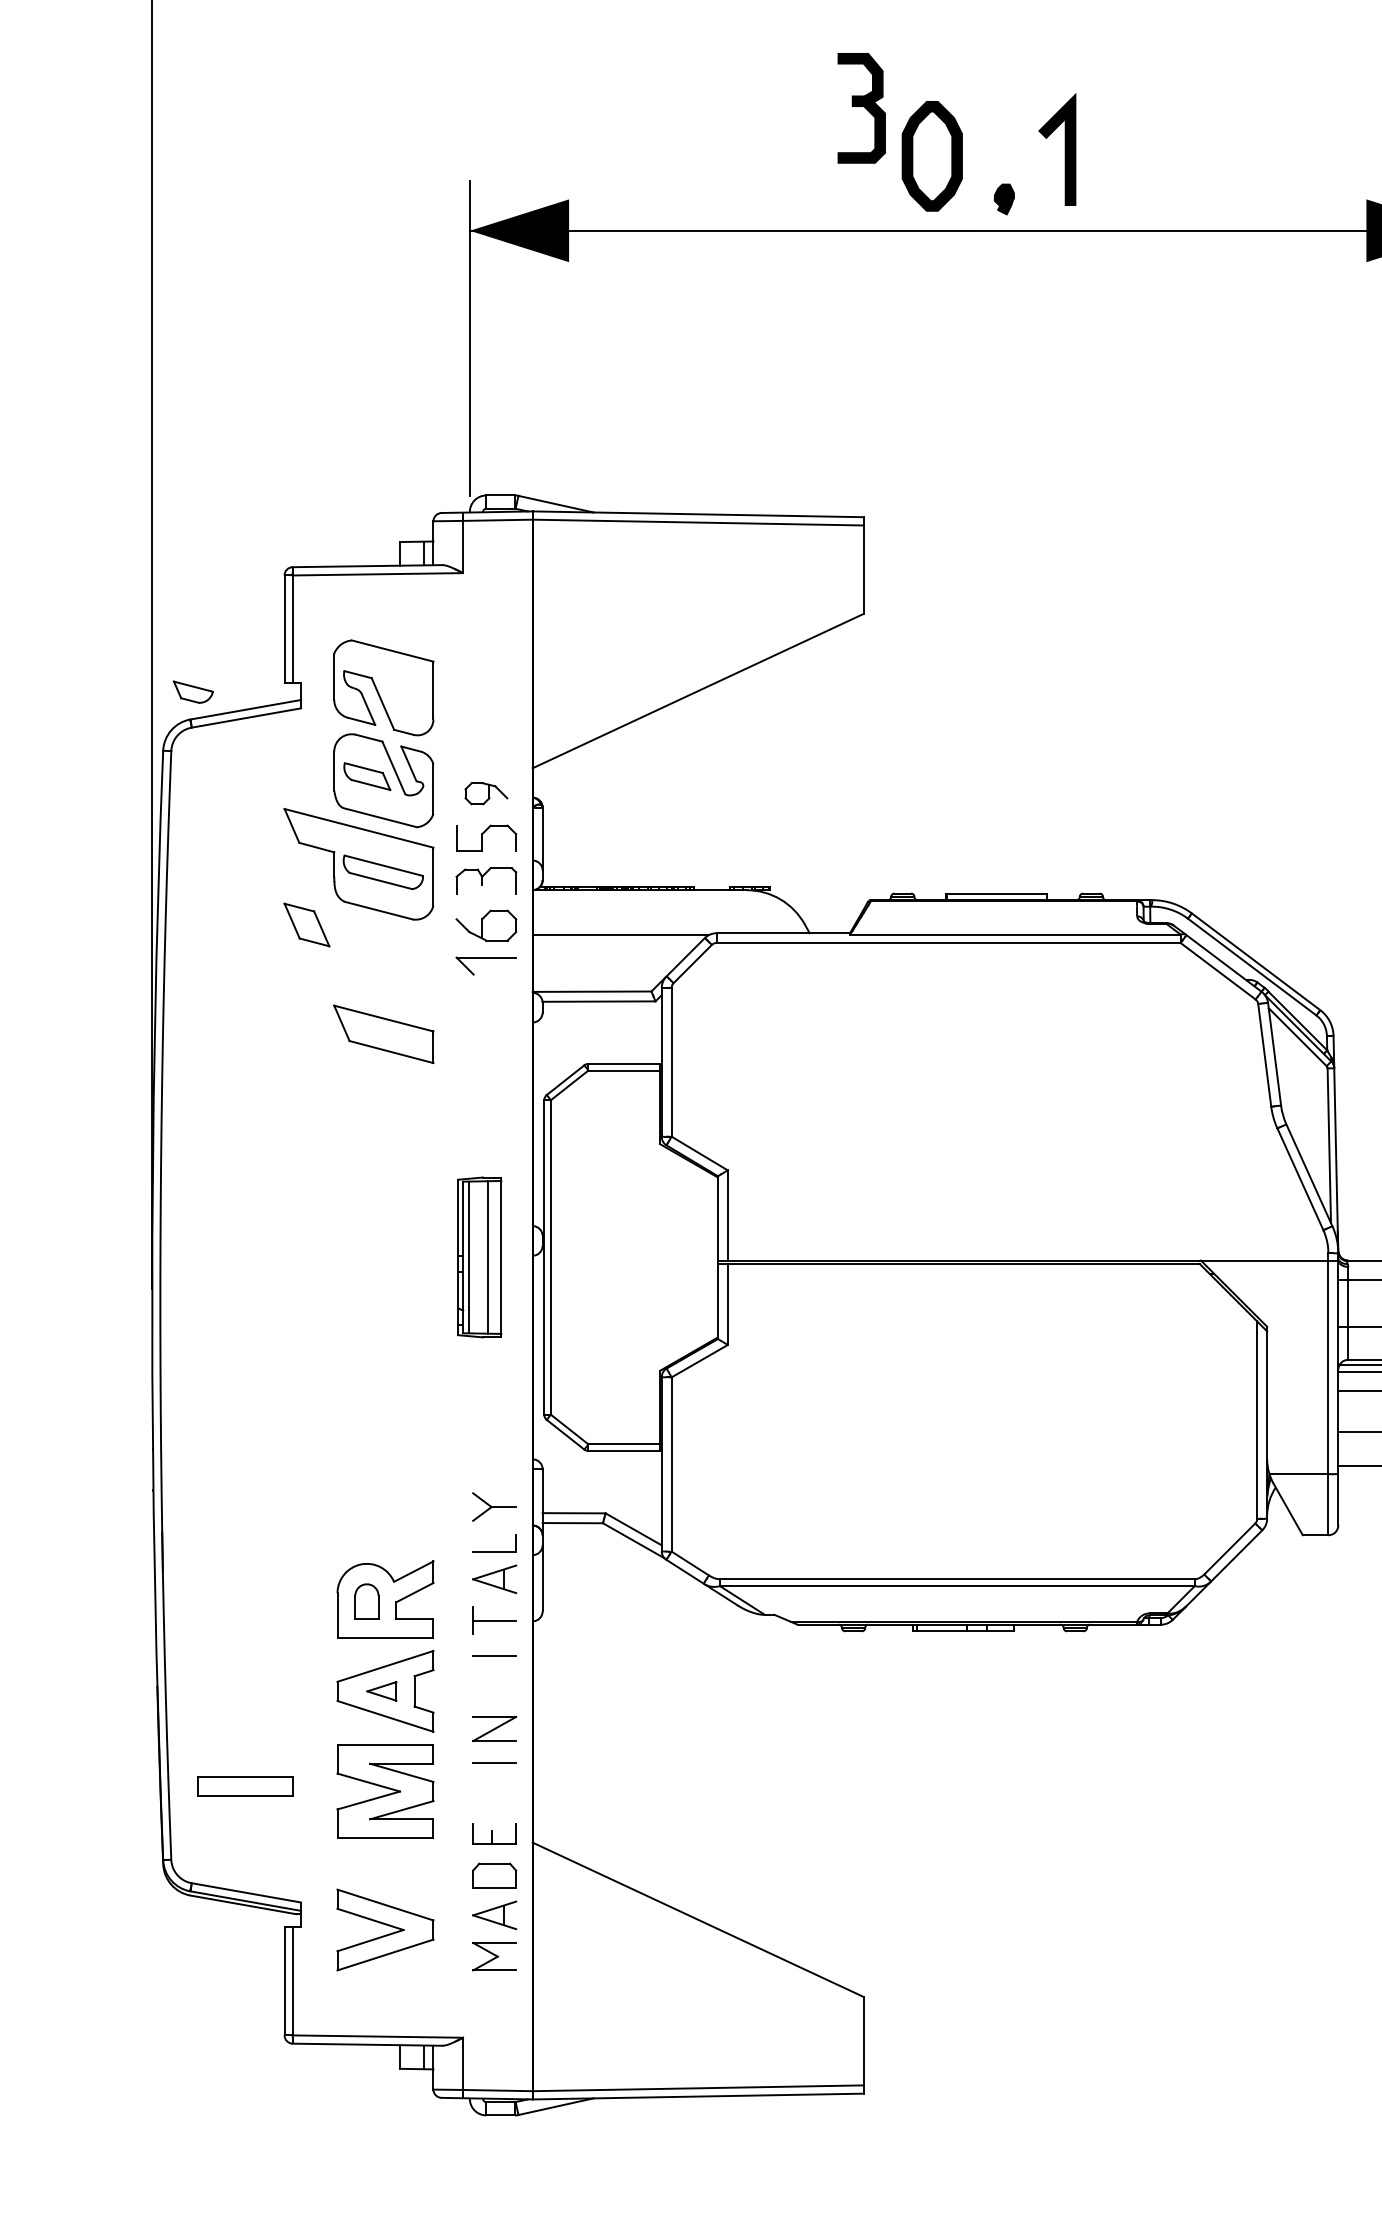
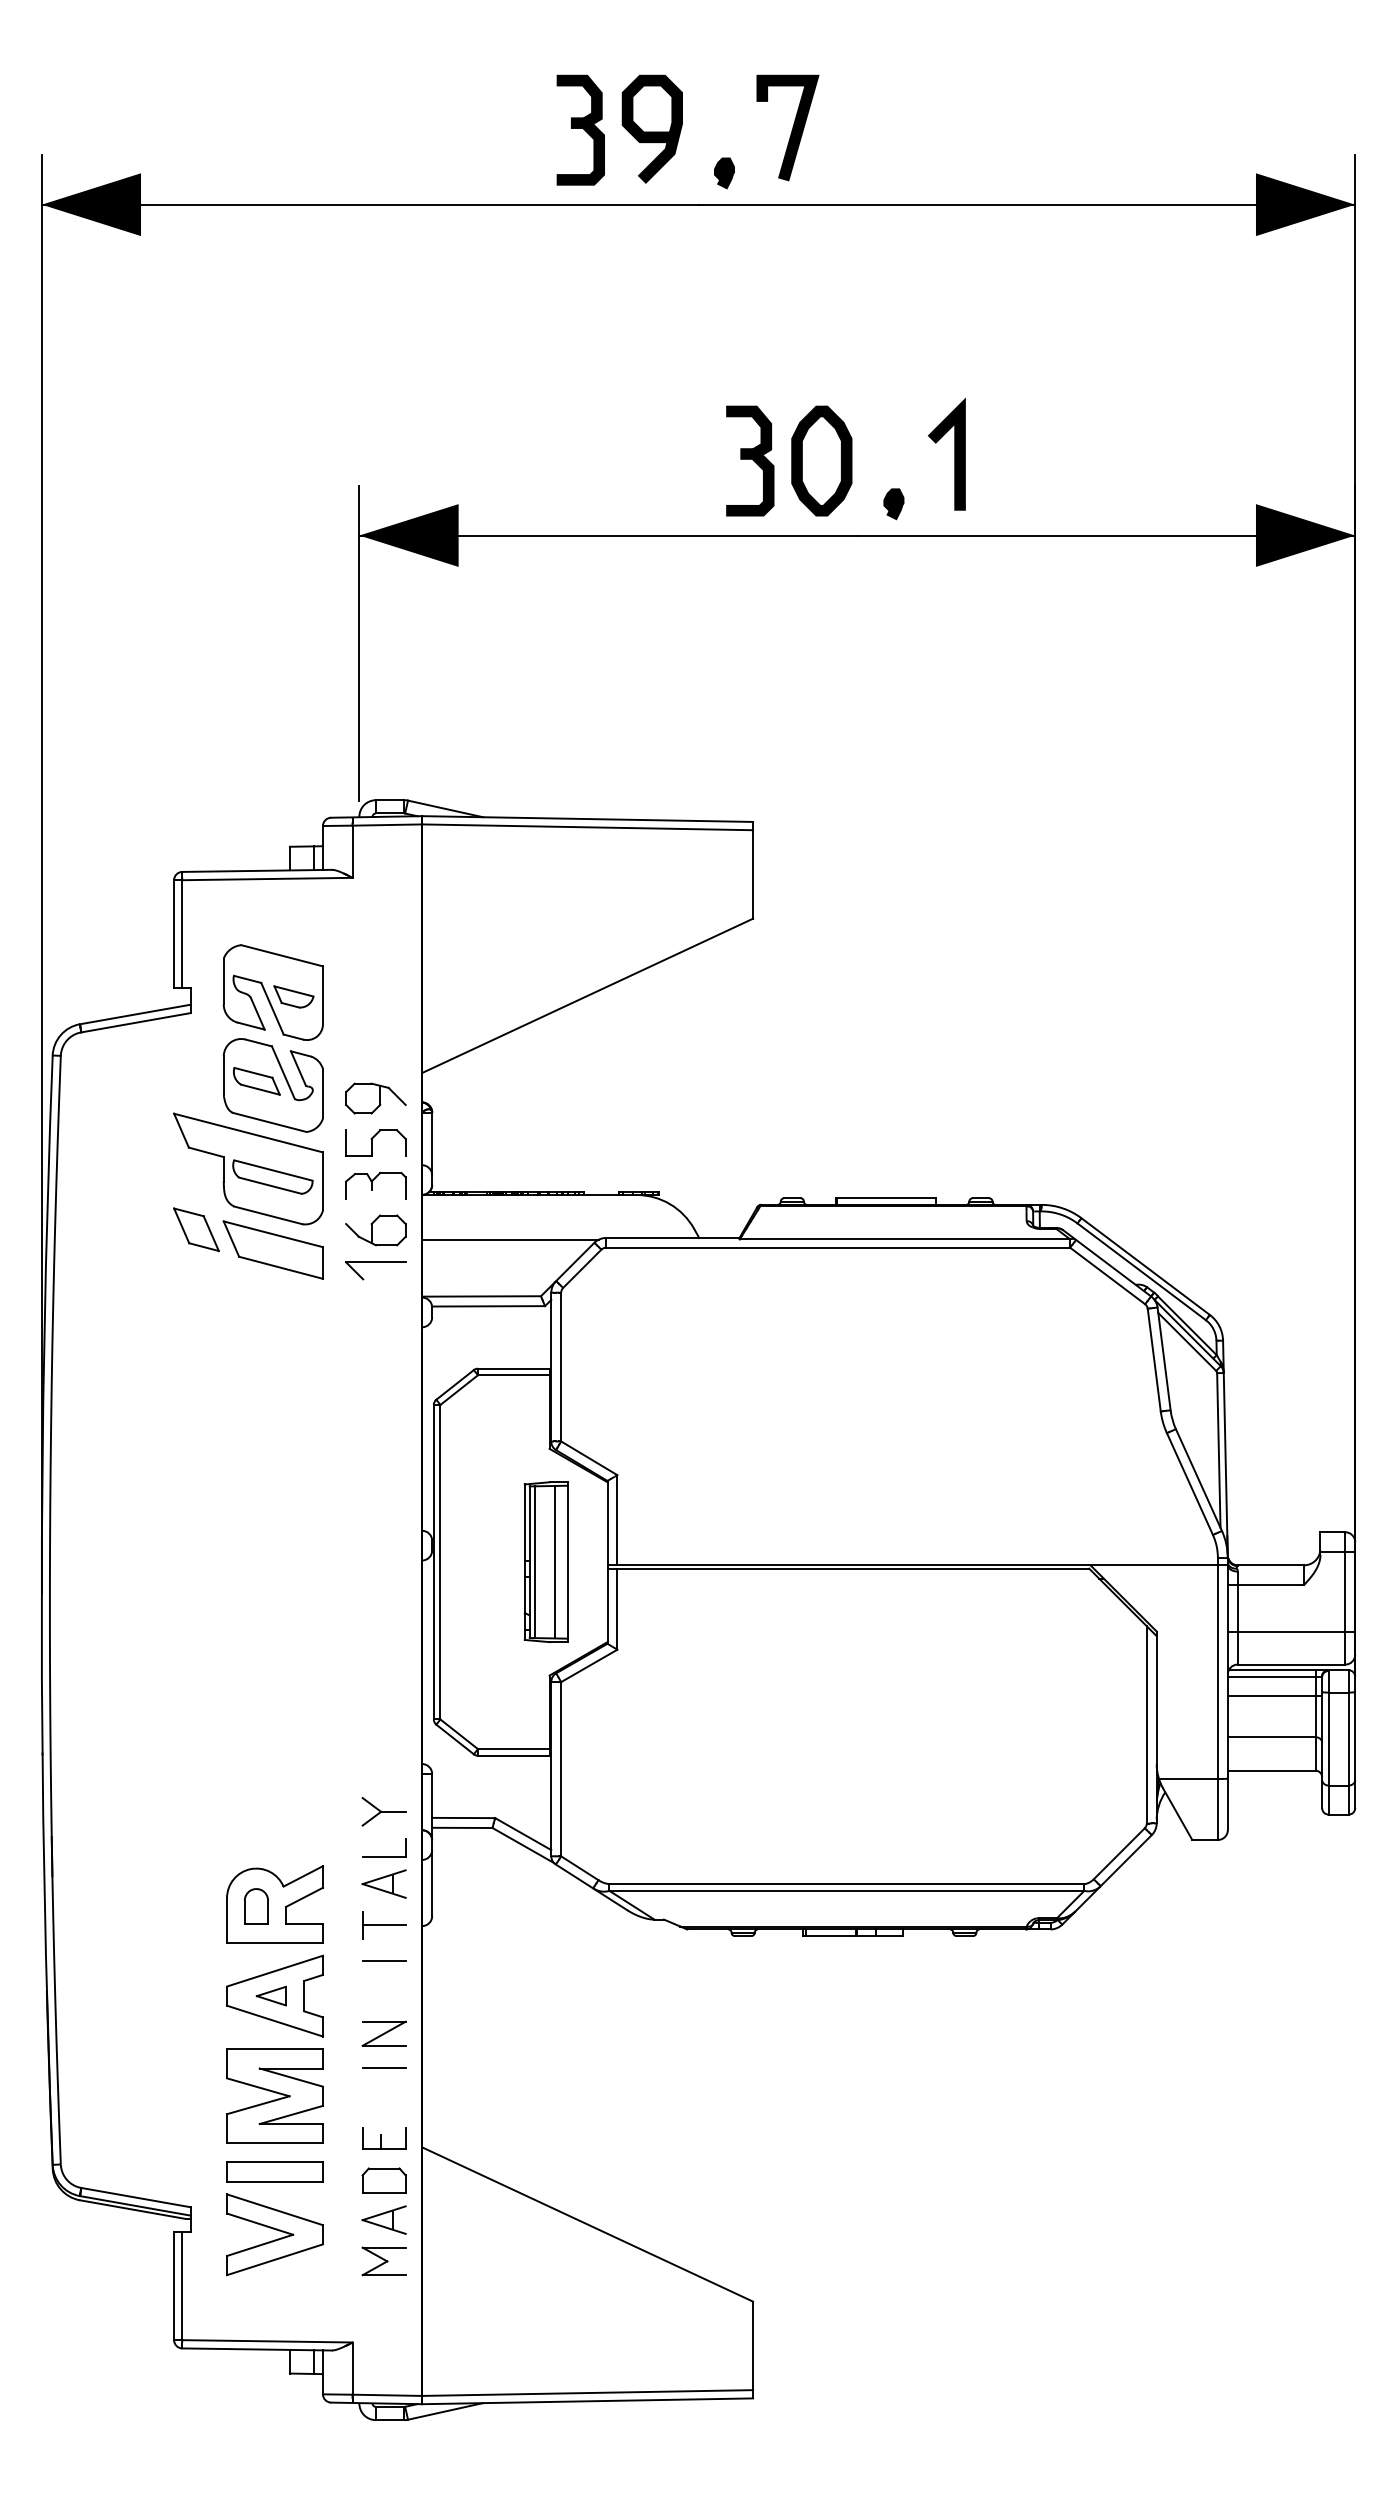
part: (861, 107) -> (750, 460), moved
part: (192, 691) -> (293, 996), moved
part: (485, 793) -> (375, 1098), size x1.43
part: (382, 1033) -> (272, 1249), moved
part: (478, 1256) -> (545, 1561), moved
part: (244, 1785) -> (274, 2171), moved

